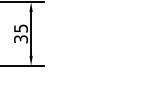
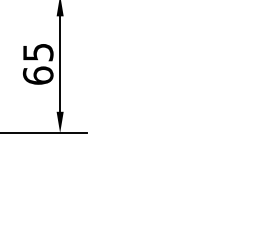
text: (21, 39) -> (39, 76), 35 -> 65

